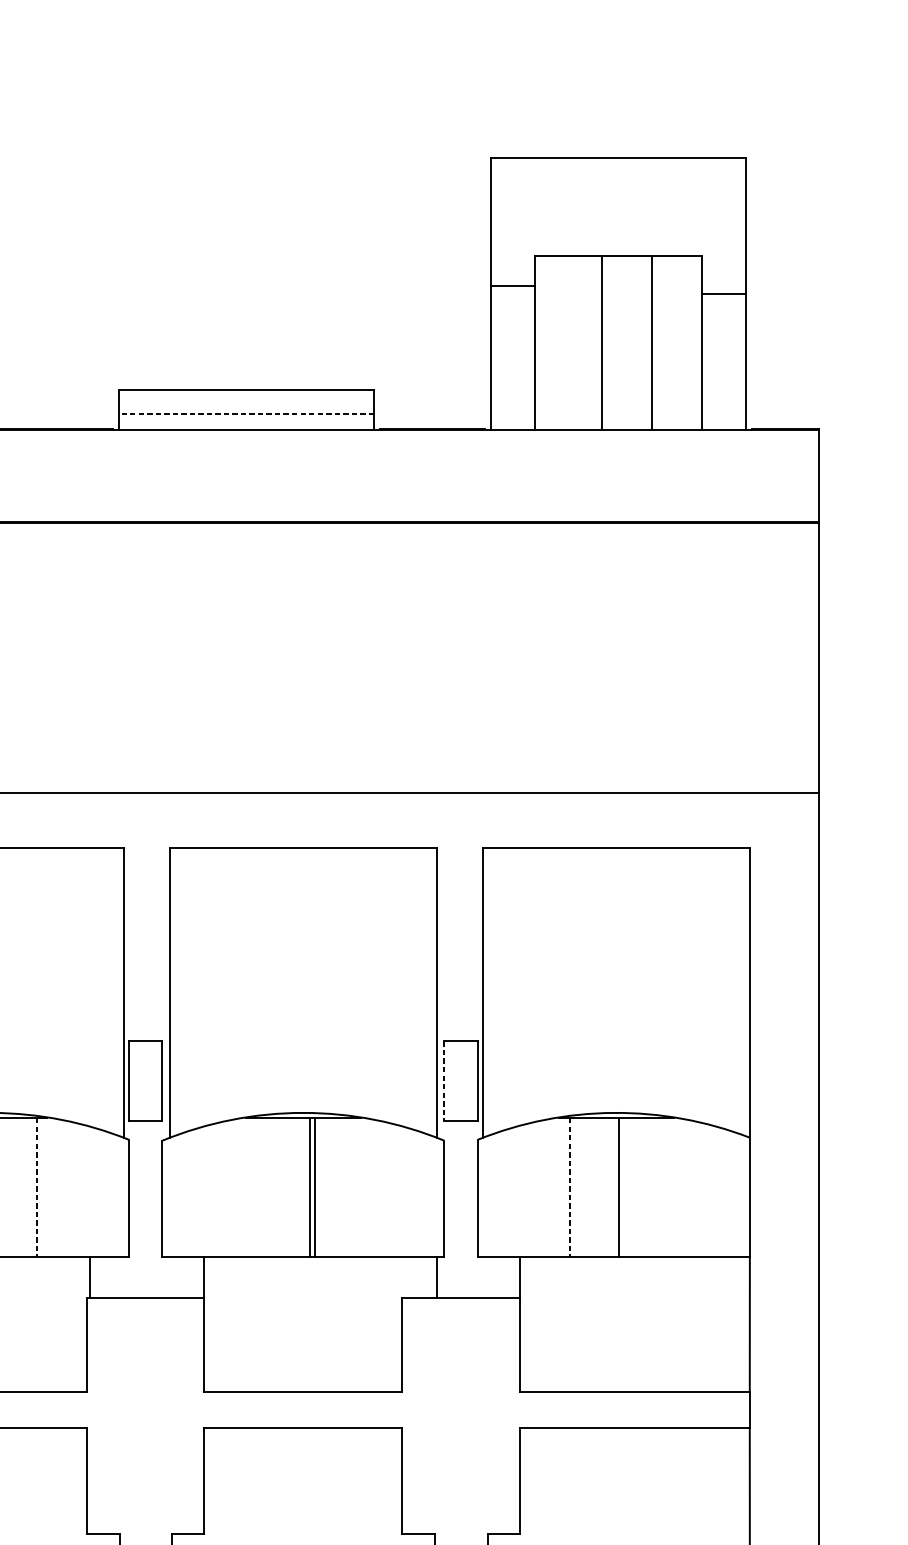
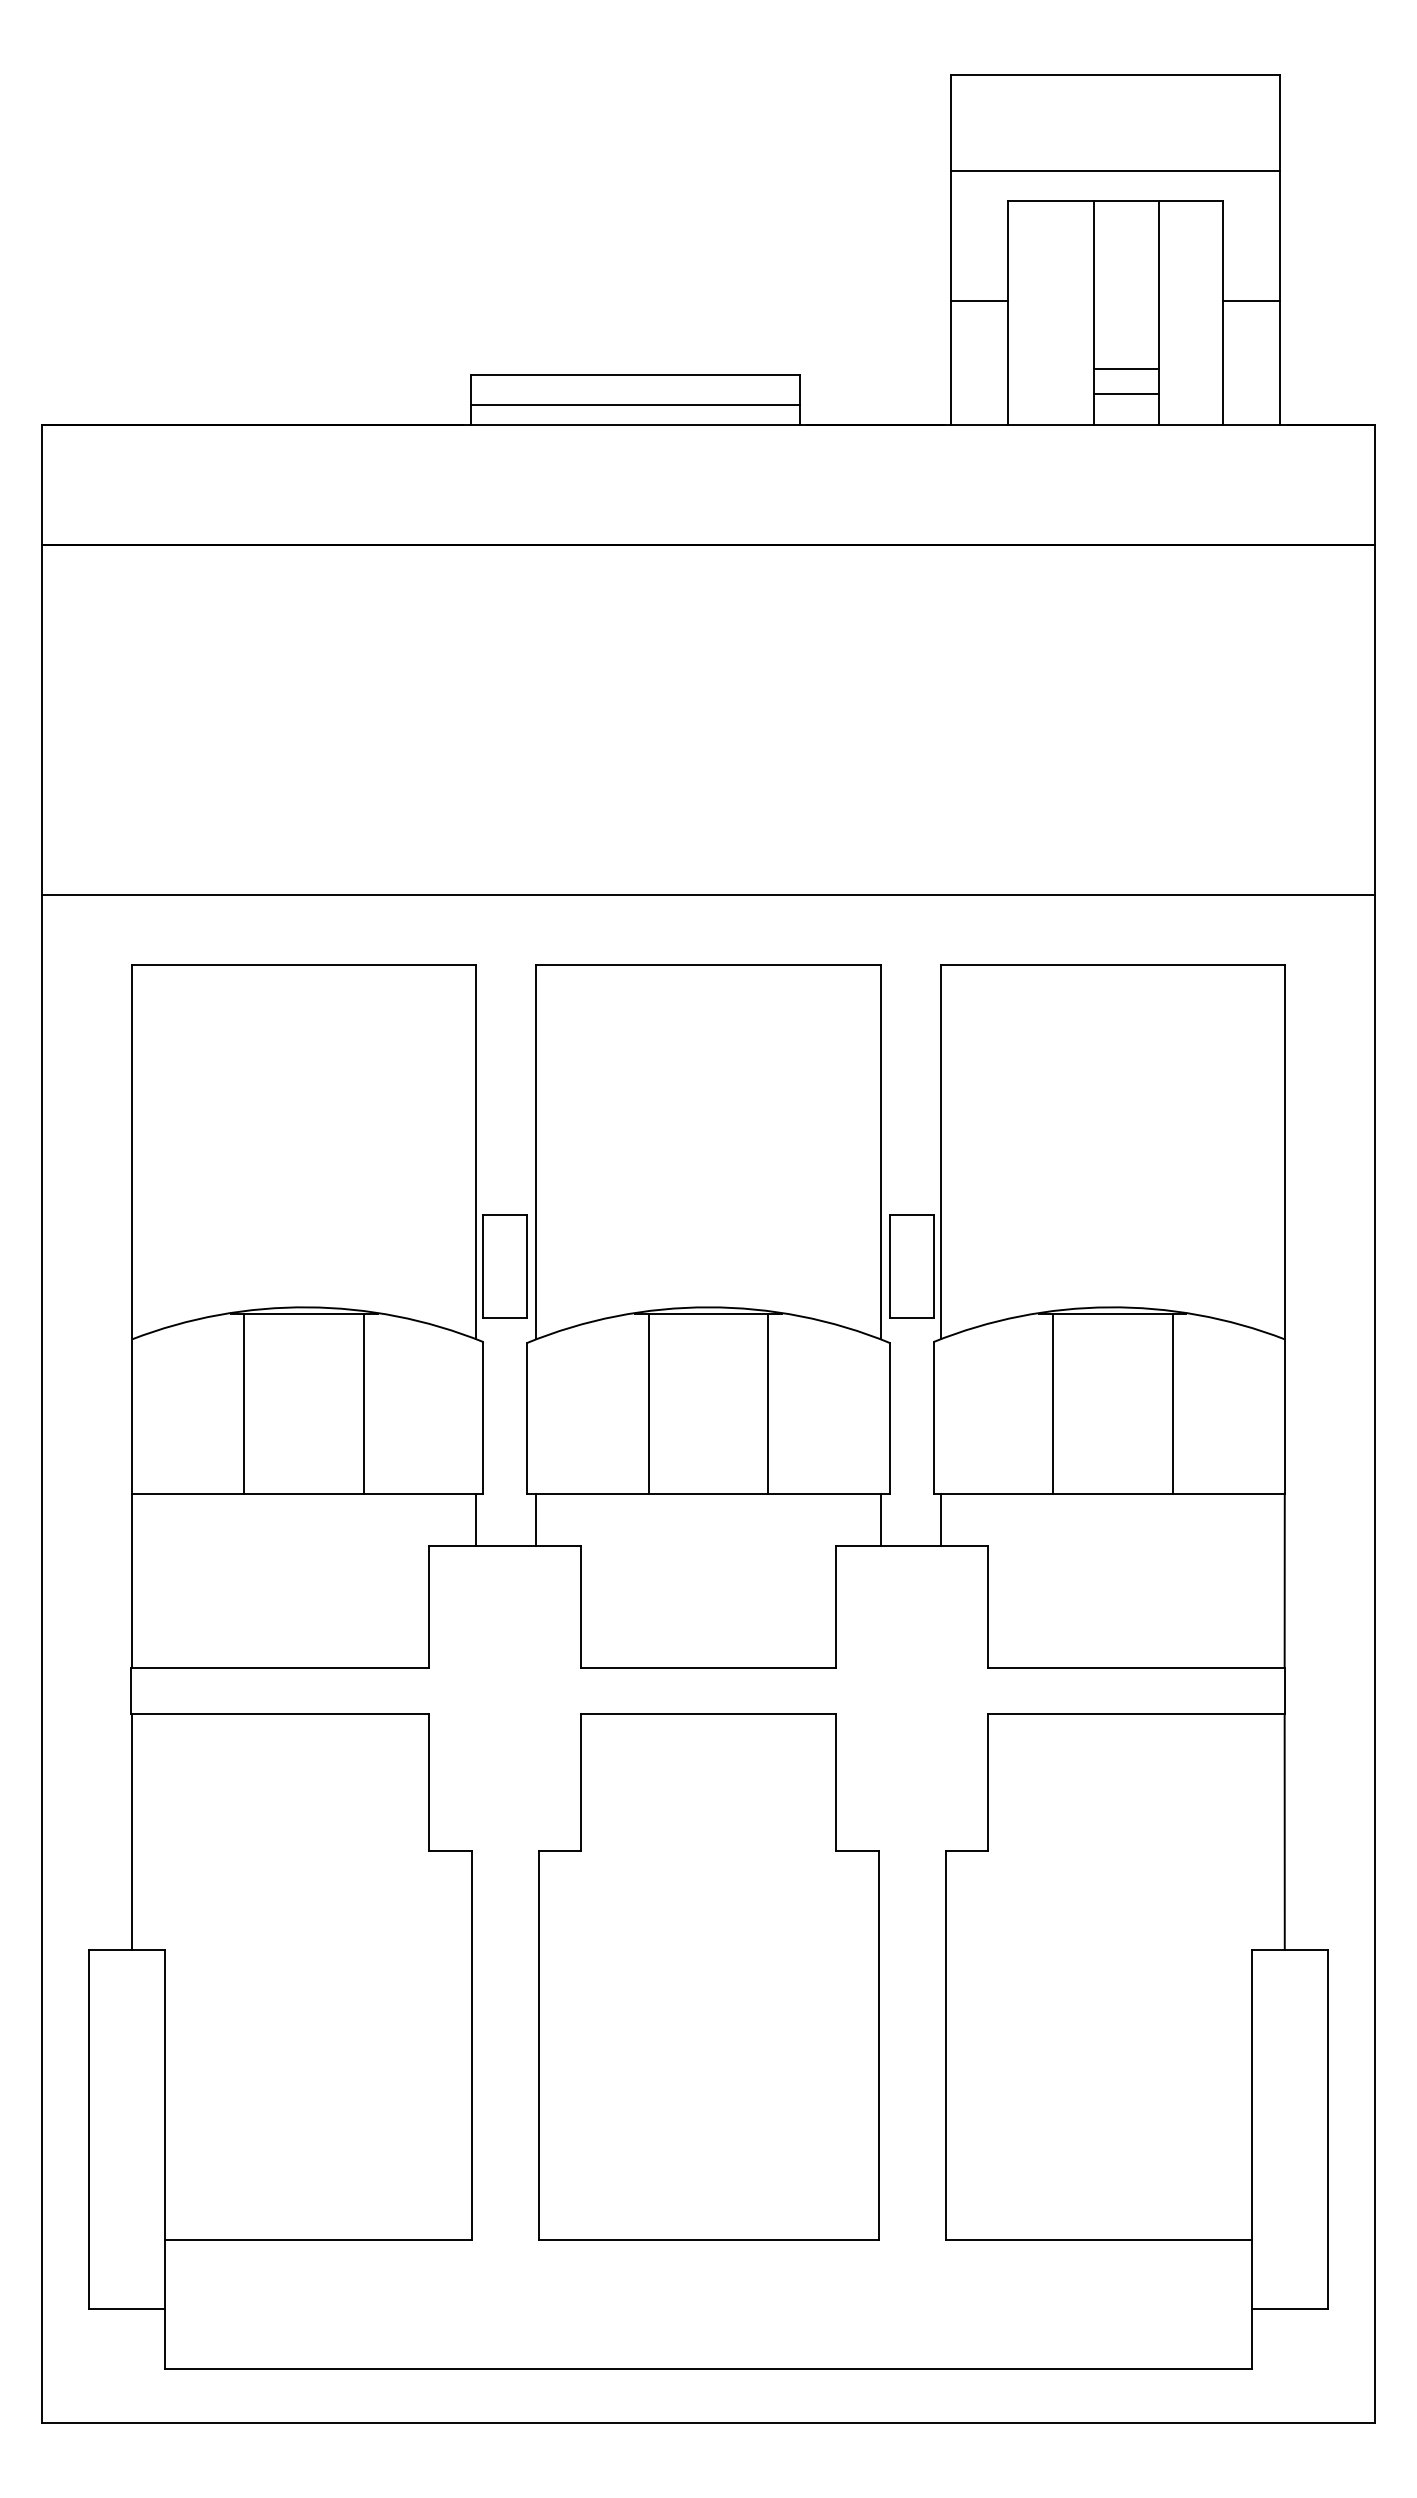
line: (618, 232) -> (1115, 170), added
line: (512, 286) -> (978, 301), moved
line: (724, 294) -> (1251, 301), moved
line: (627, 385) -> (1126, 368), added
line: (627, 404) -> (1126, 393), added
line: (246, 413) -> (635, 404), dashed -> solid
line: (444, 1081) -> (890, 1266), dashed -> solid
line: (36, 1187) -> (364, 1403), dashed -> solid
line: (310, 1187) -> (768, 1403), moved
line: (315, 1187) -> (648, 1403), moved
line: (569, 1187) -> (1052, 1403), dashed -> solid
line: (618, 1187) -> (1172, 1403), moved
line: (90, 1277) -> (476, 1519), moved
line: (204, 1277) -> (536, 1519), moved
line: (519, 1277) -> (940, 1519), moved

